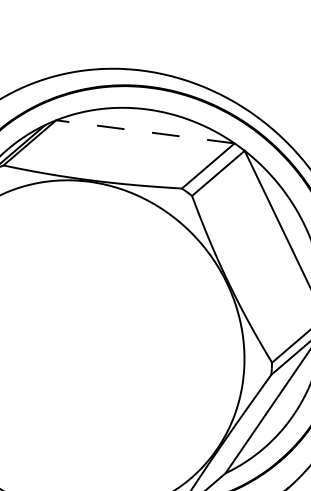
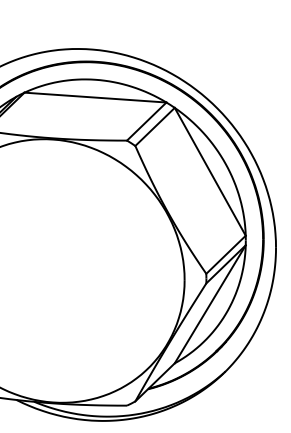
line: (144, 131) -> (94, 97), dashed -> solid

